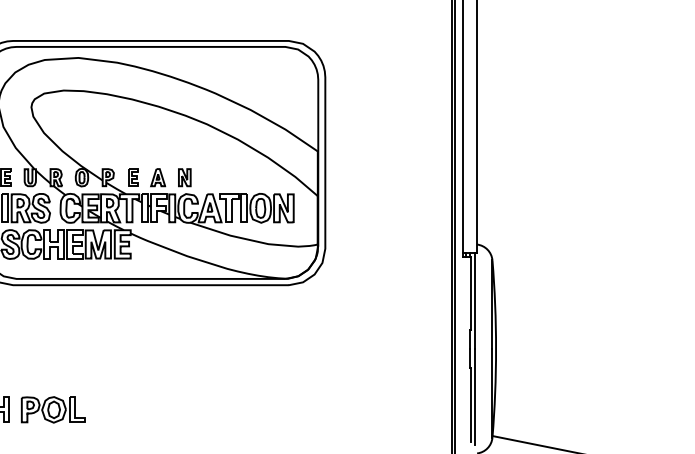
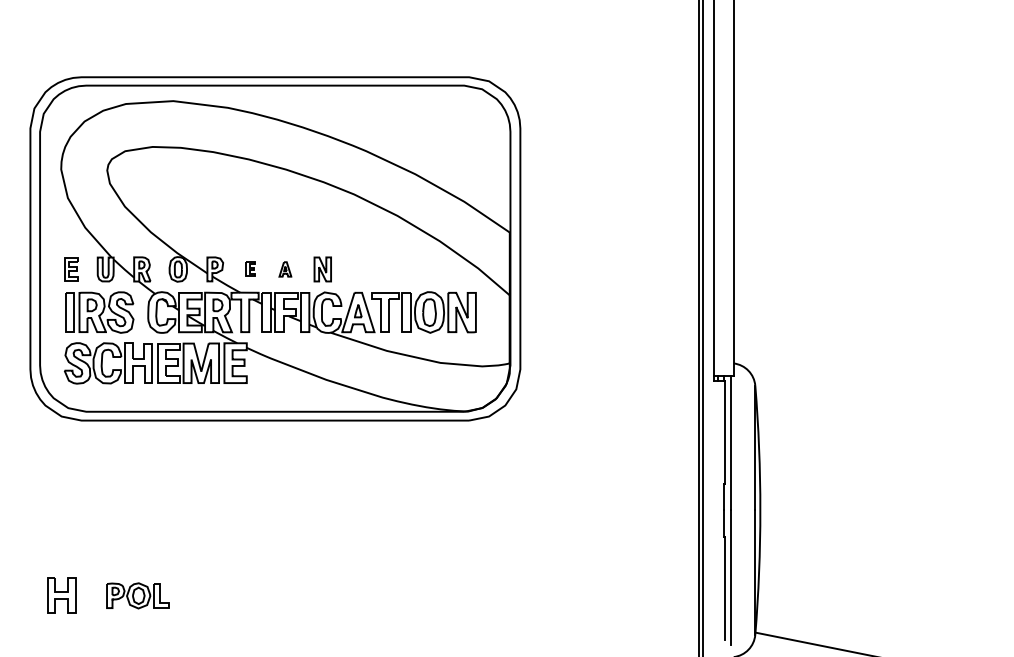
part: (133, 177) -> (250, 268), size x0.6
part: (158, 177) -> (285, 269), size x0.6
part: (52, 409) -> (137, 595), size x0.7

